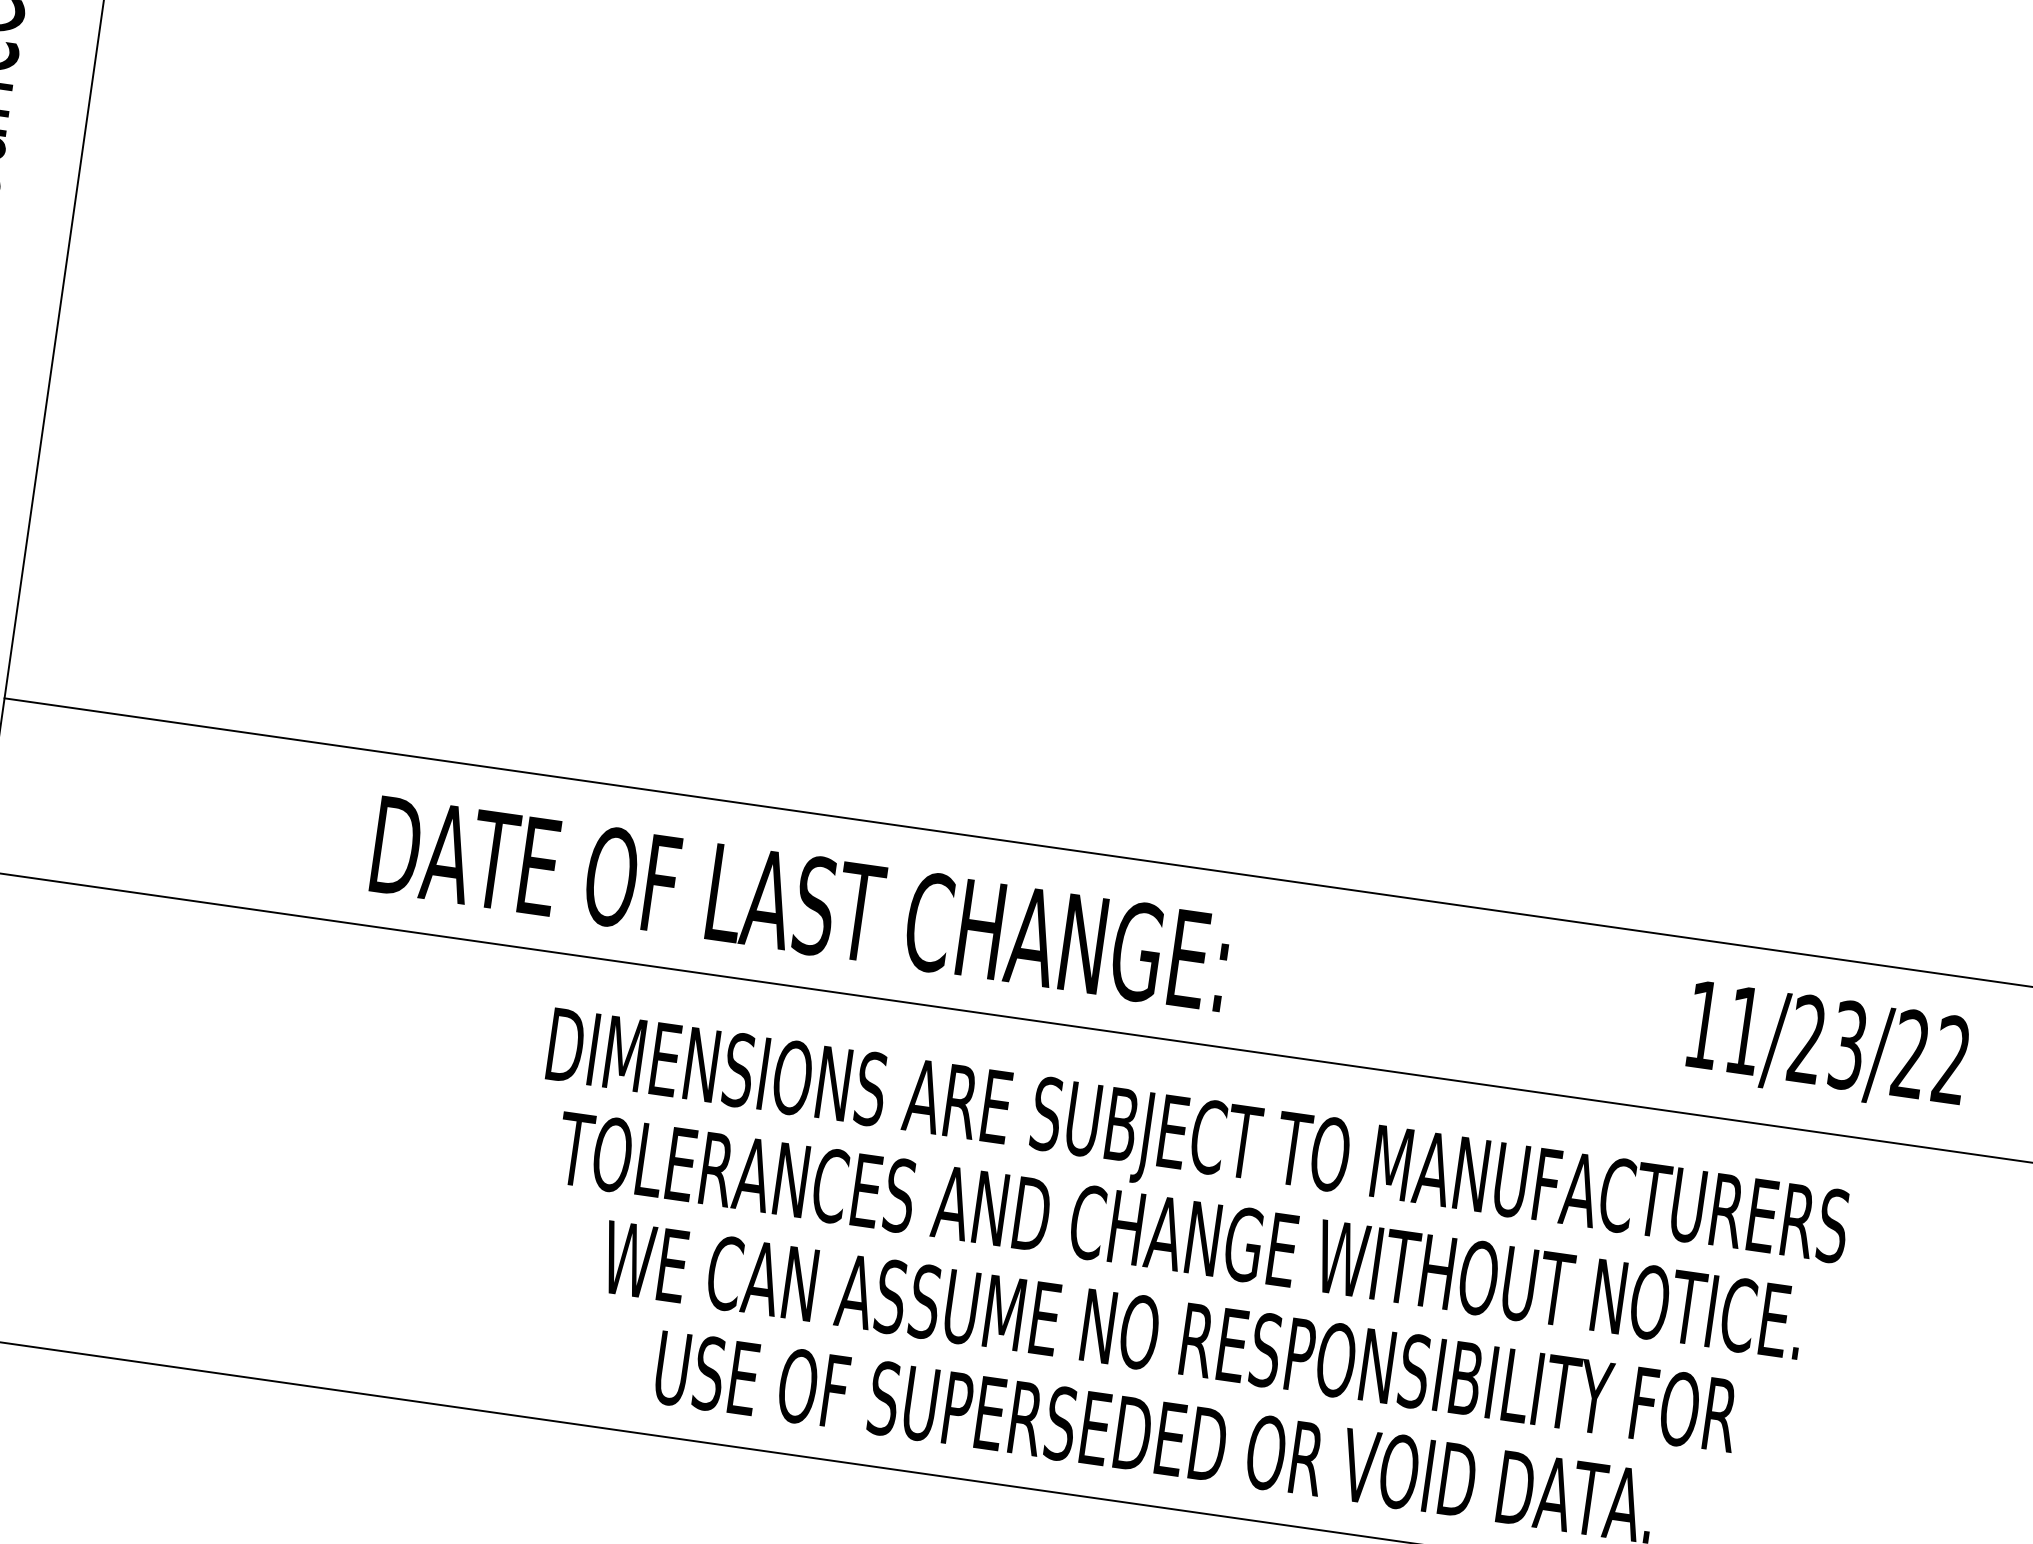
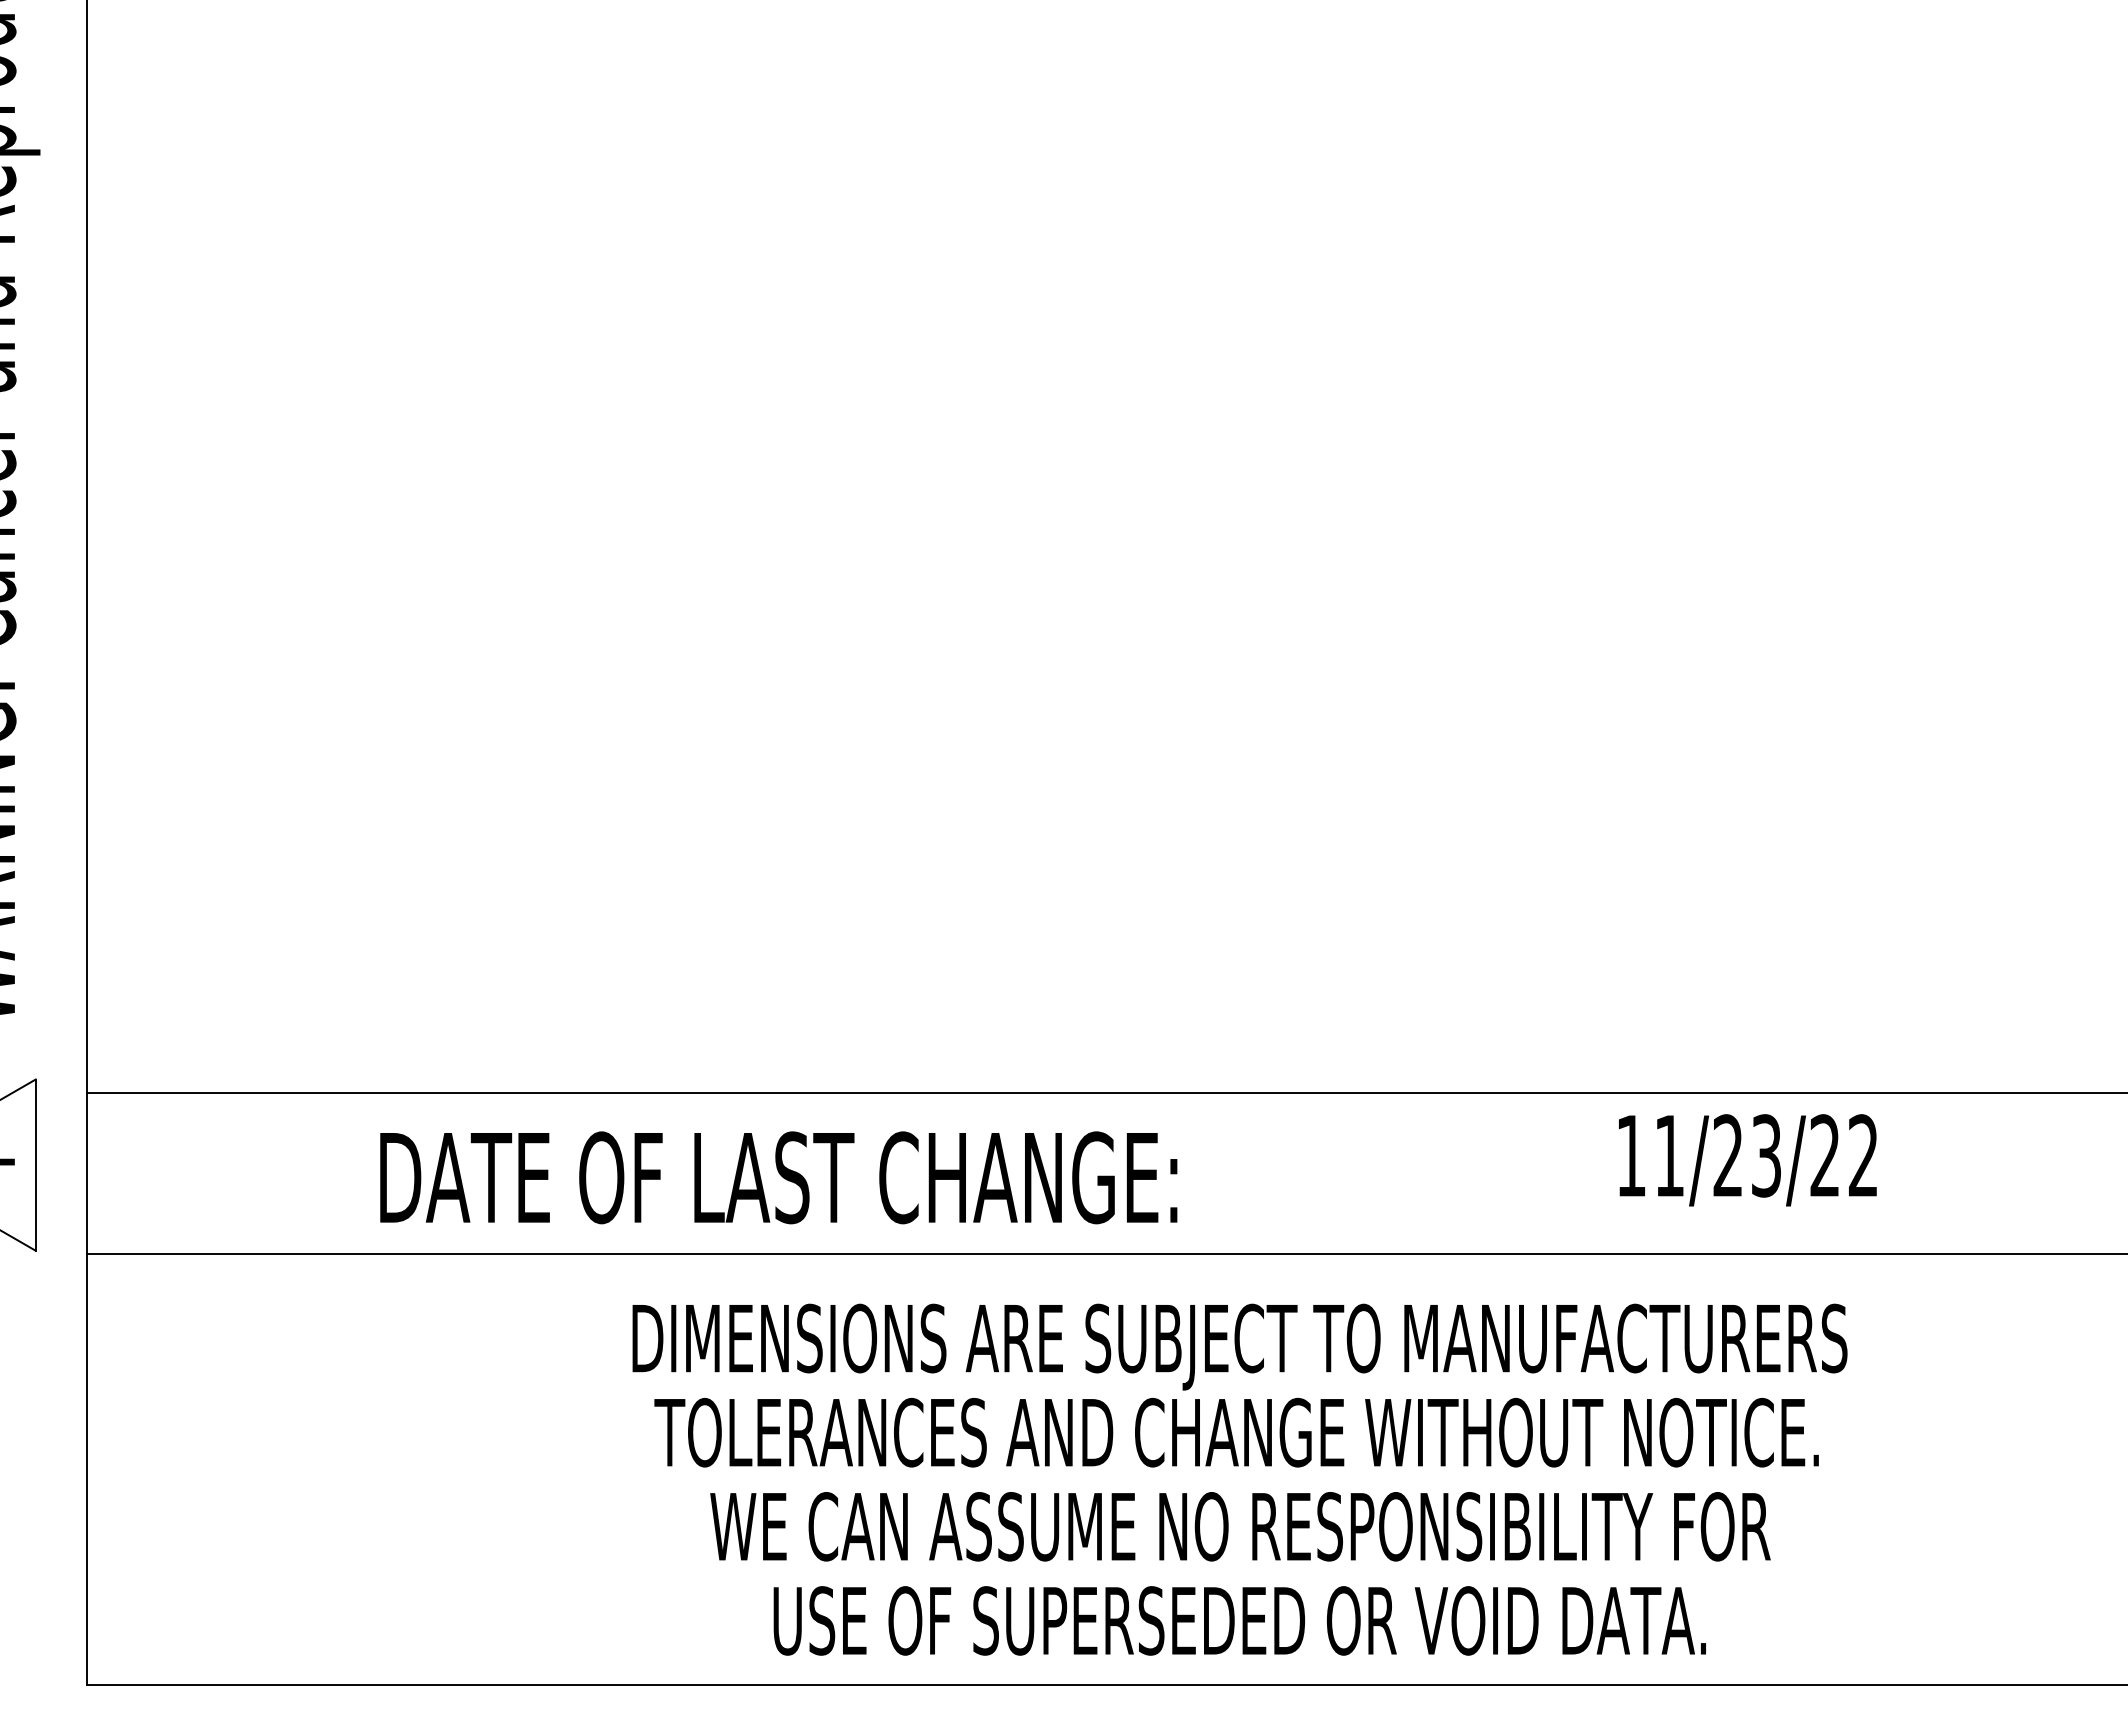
text: (800, 903) -> (778, 1177), moved
text: (1827, 1047) -> (1747, 1160), moved

